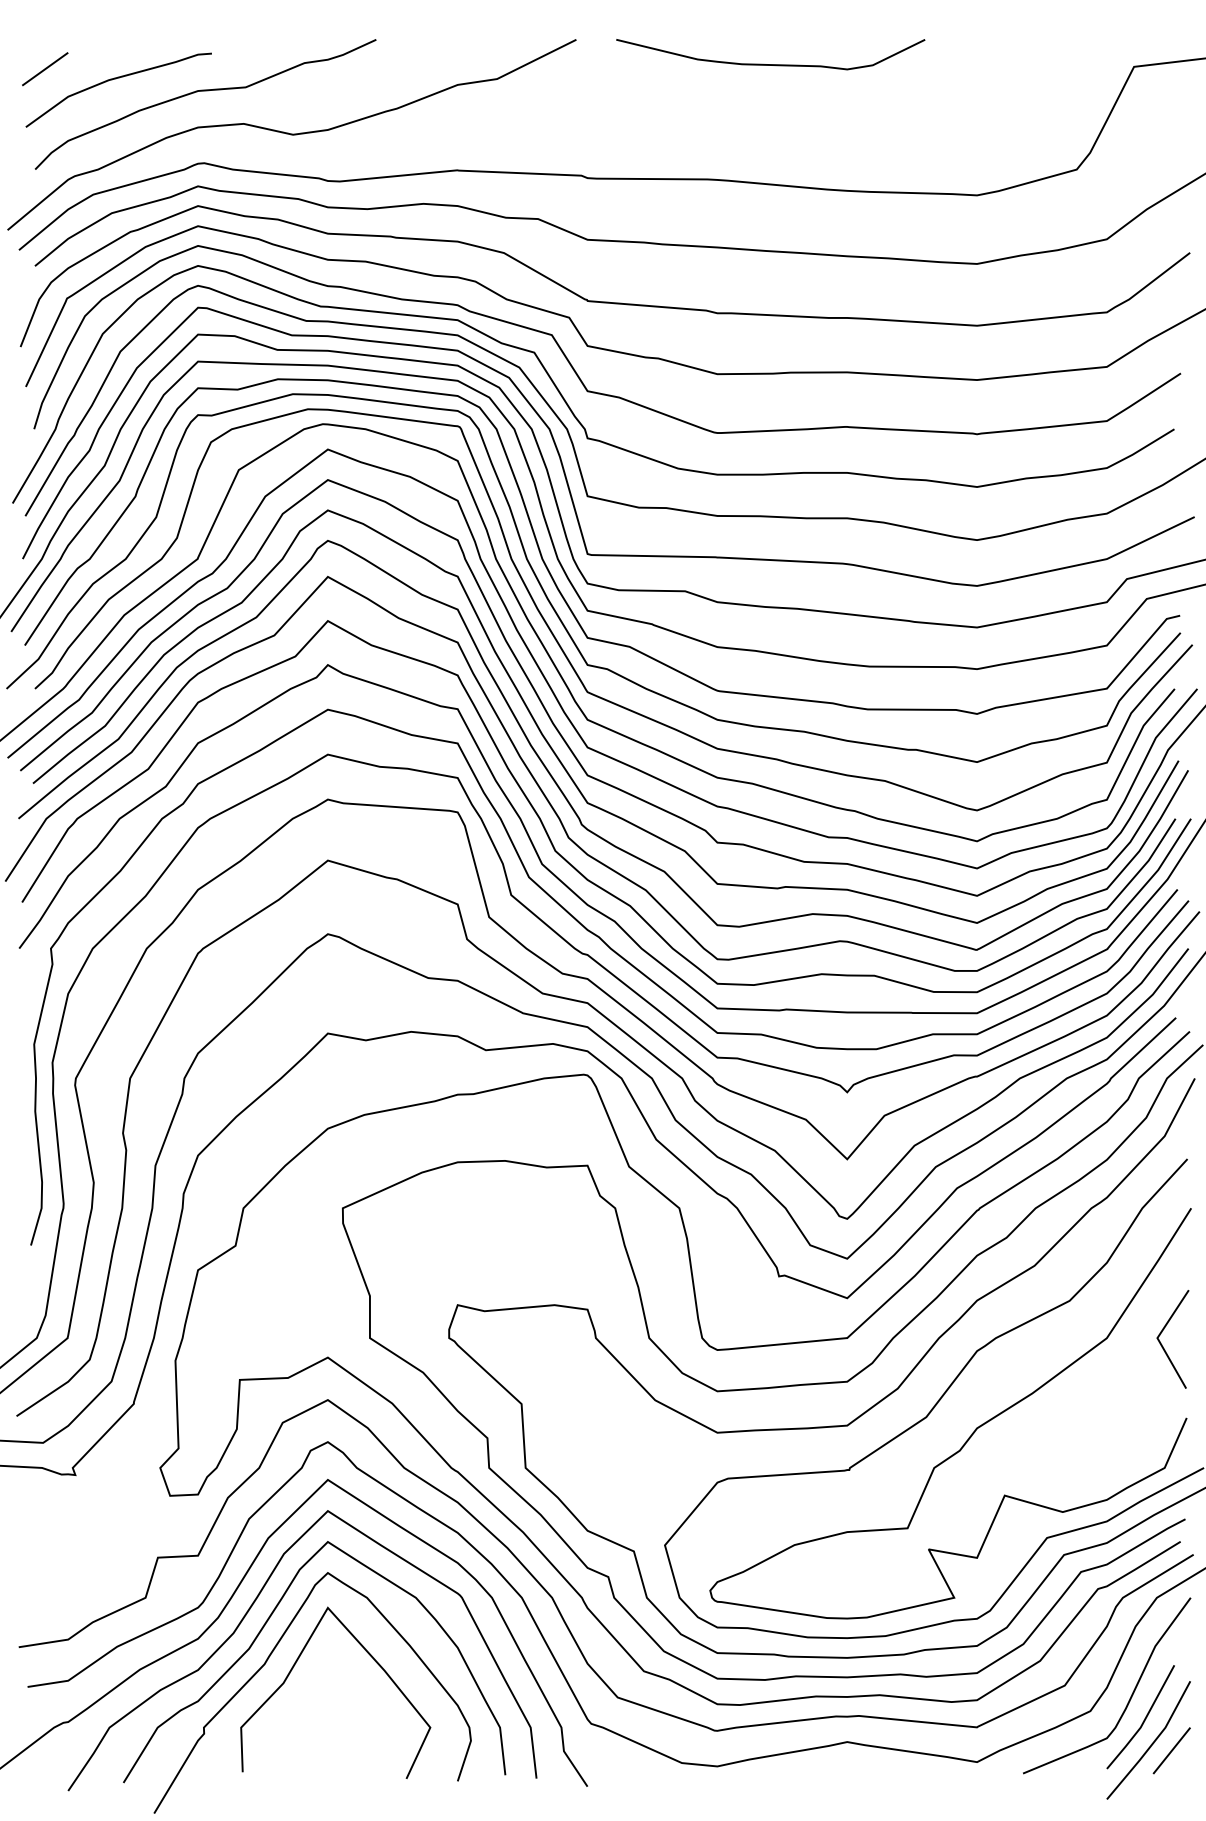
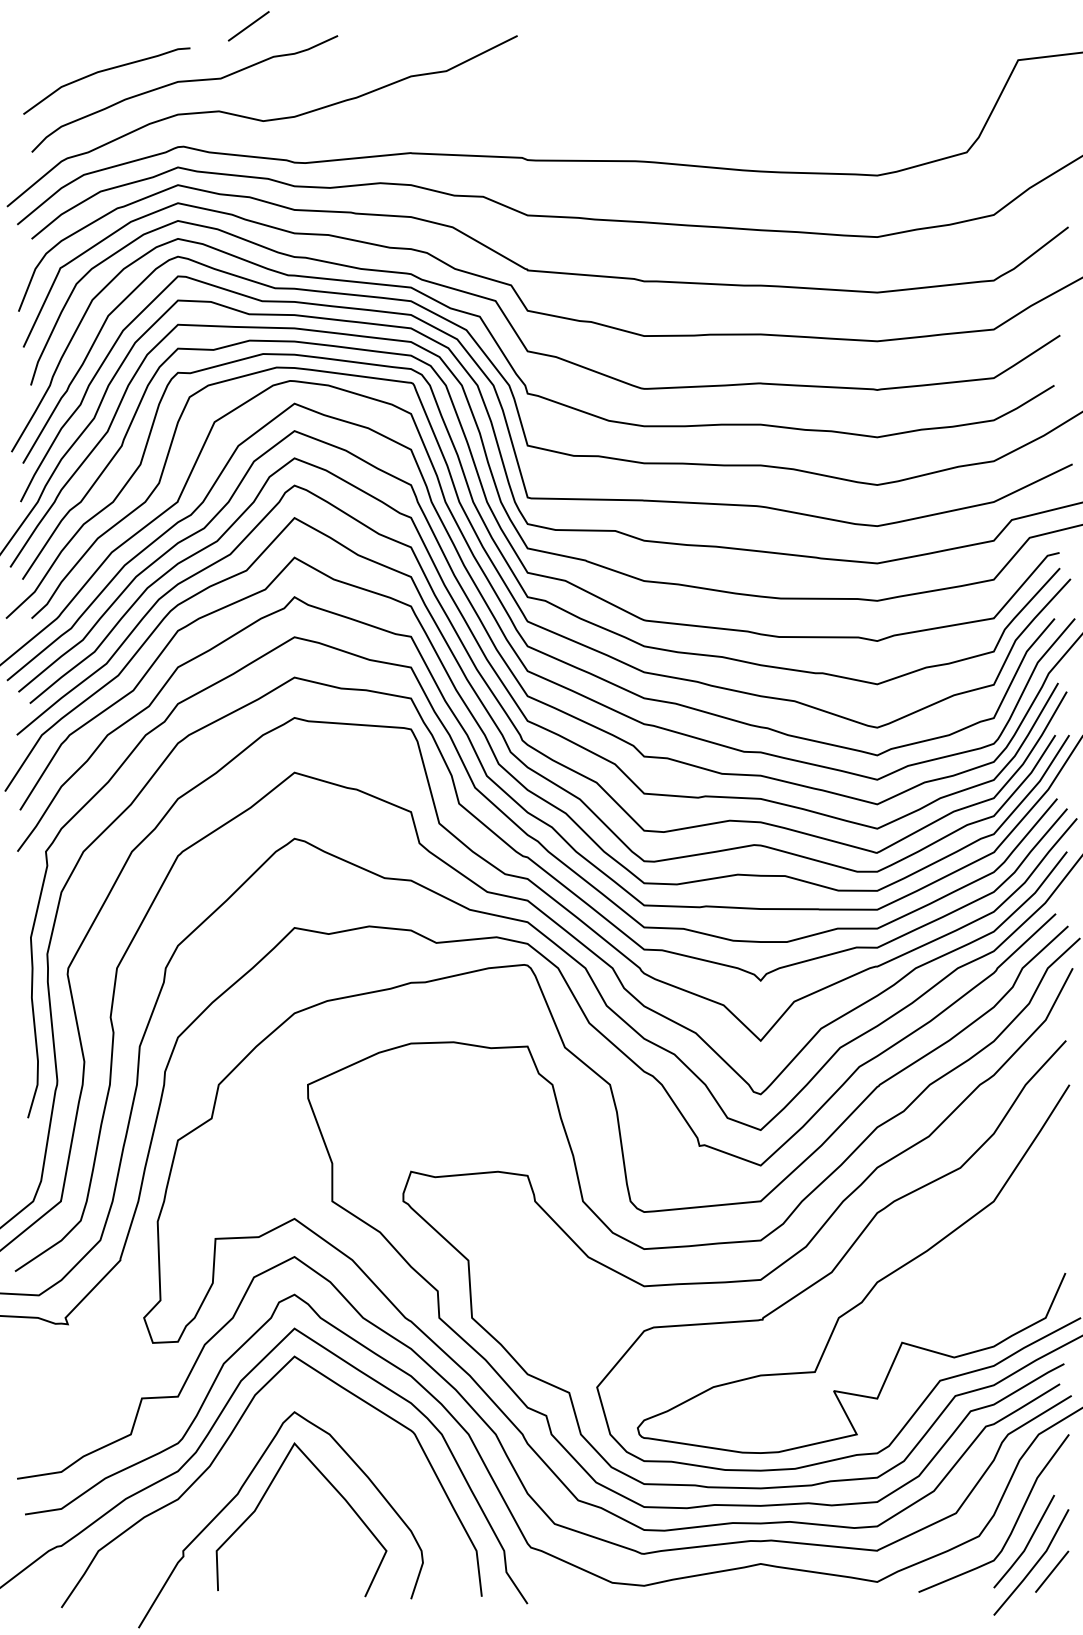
curve: (770, 63) -> (691, 57), removed
line: (44, 69) -> (248, 26), moved
line: (1162, 1343) -> (1043, 1206), removed
curve: (264, 1627) -> (237, 1461), removed

